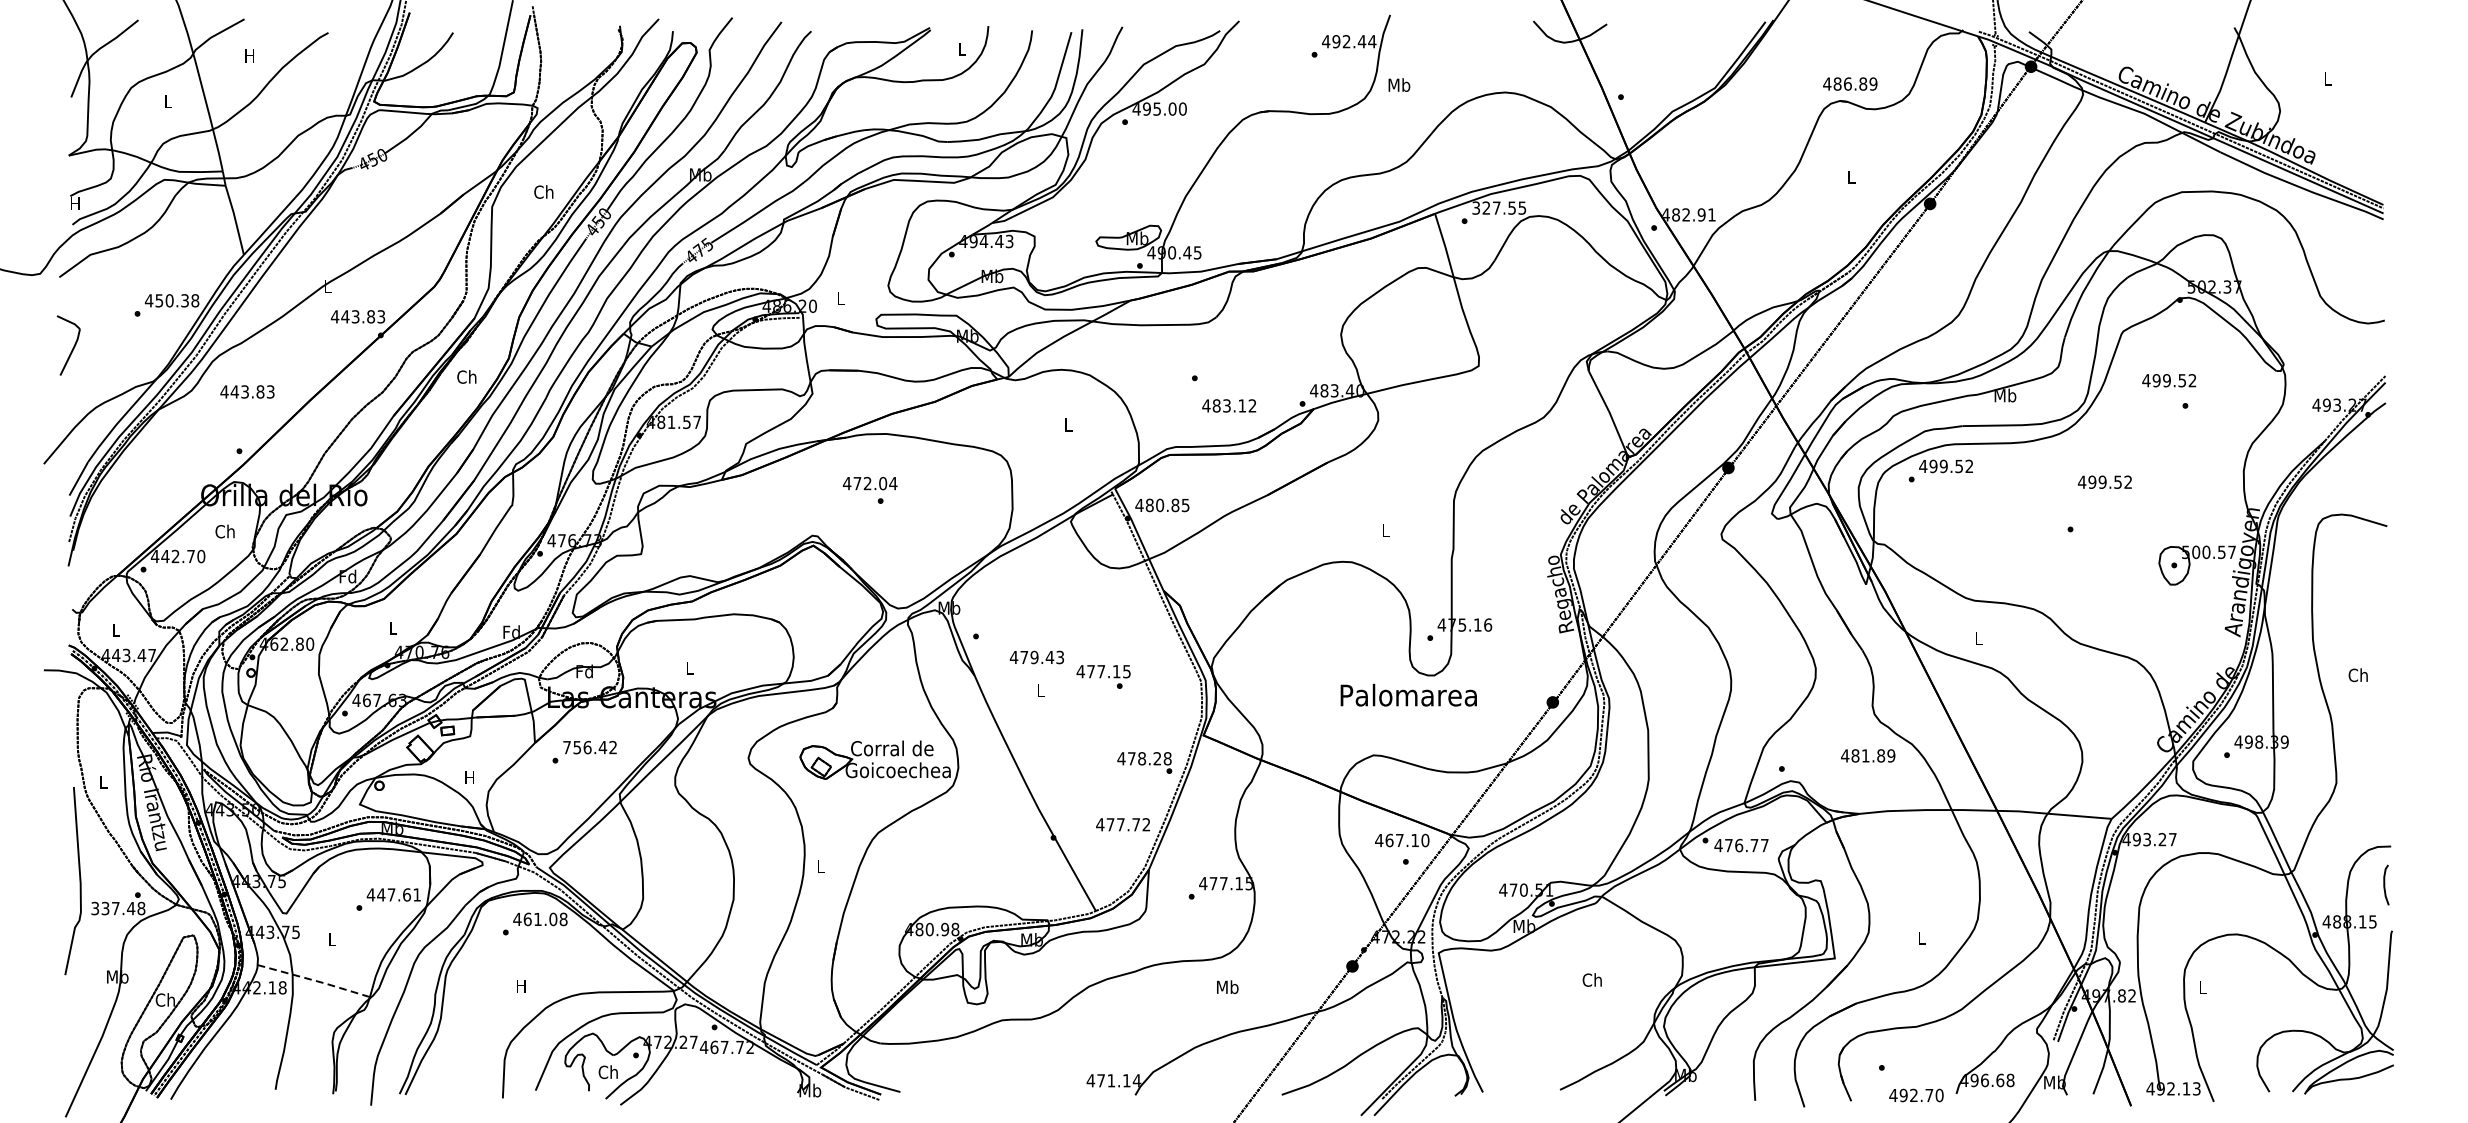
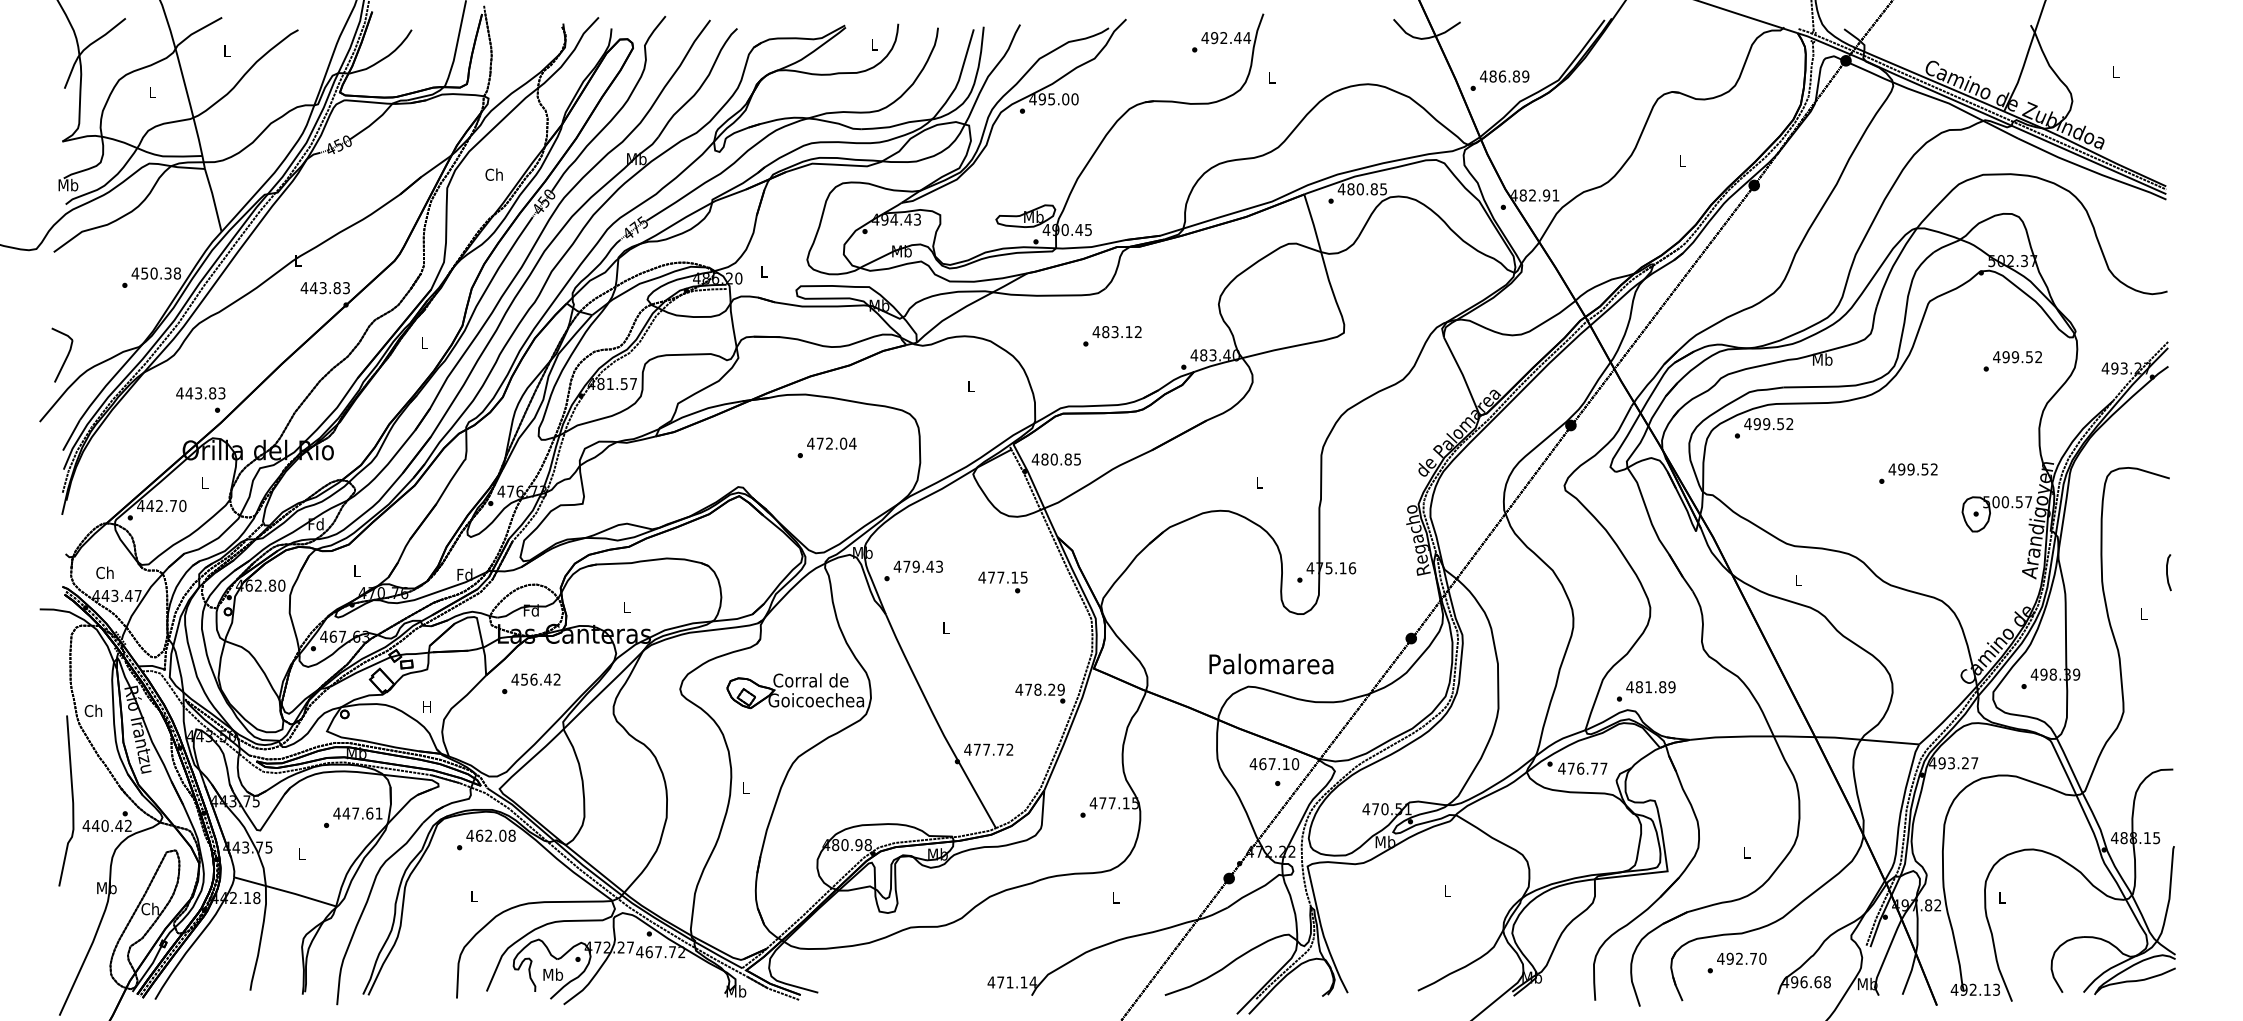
text: (249, 55) -> (226, 50), H -> L
text: (1850, 84) -> (1504, 76), moved
text: (1399, 85) -> (1271, 77), Mb -> L
text: (75, 202) -> (68, 184), H -> Mb
text: (1493, 208) -> (1357, 189), 327.55 -> 480.85
curve: (73, 345) -> (66, 355), moved
text: (466, 376) -> (423, 342), Ch -> L
text: (2169, 381) -> (2017, 357), moved
text: (247, 392) -> (200, 393), moved
text: (1228, 406) -> (1116, 332), moved
text: (2104, 482) -> (1912, 469), moved
text: (869, 483) -> (831, 443), moved
text: (225, 531) -> (204, 483), Ch -> L
text: (115, 629) -> (104, 572), L -> Ch
text: (1035, 657) -> (917, 566), moved
text: (2357, 674) -> (2142, 613), Ch -> L
text: (1103, 677) -> (1002, 582), moved
text: (1408, 694) -> (1271, 663), moved
text: (567, 747) -> (515, 679), 756.42 -> 456.42
text: (1867, 756) -> (1650, 687), moved
text: (1166, 758) -> (1060, 689), 478.28 -> 478.29
text: (102, 781) -> (93, 710), L -> Ch
text: (1122, 824) -> (988, 749), moved
curve: (2384, 884) -> (2167, 572), moved
text: (118, 908) -> (107, 825), 337.48 -> 440.42
text: (537, 919) -> (488, 835), 461.08 -> 462.08
text: (1591, 979) -> (1446, 890), Ch -> L
line: (314, 980) -> (285, 891), dashed -> solid
text: (521, 986) -> (473, 896), H -> L
text: (1227, 987) -> (1115, 897), Mb -> L
text: (609, 1071) -> (553, 974), Ch -> Mb
text: (1916, 1095) -> (1741, 958), moved

